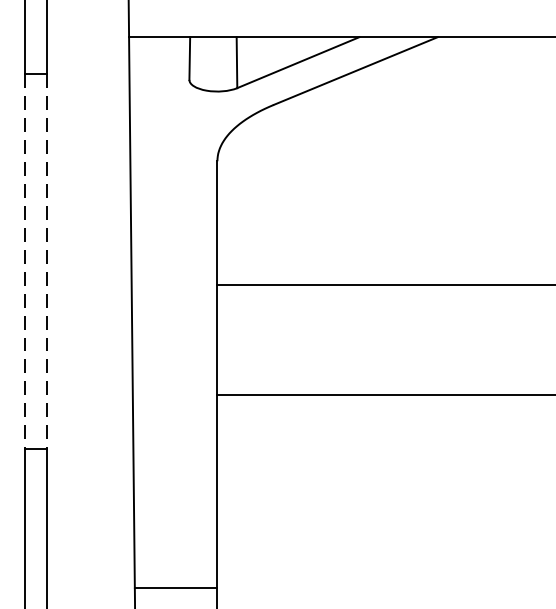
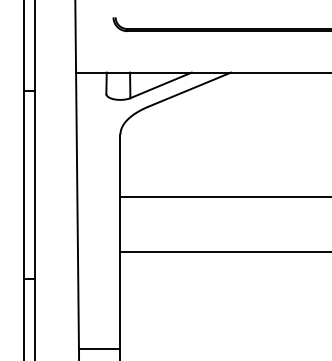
line: (24, 262) -> (23, 185), dashed -> solid
line: (46, 262) -> (34, 185), dashed -> solid

